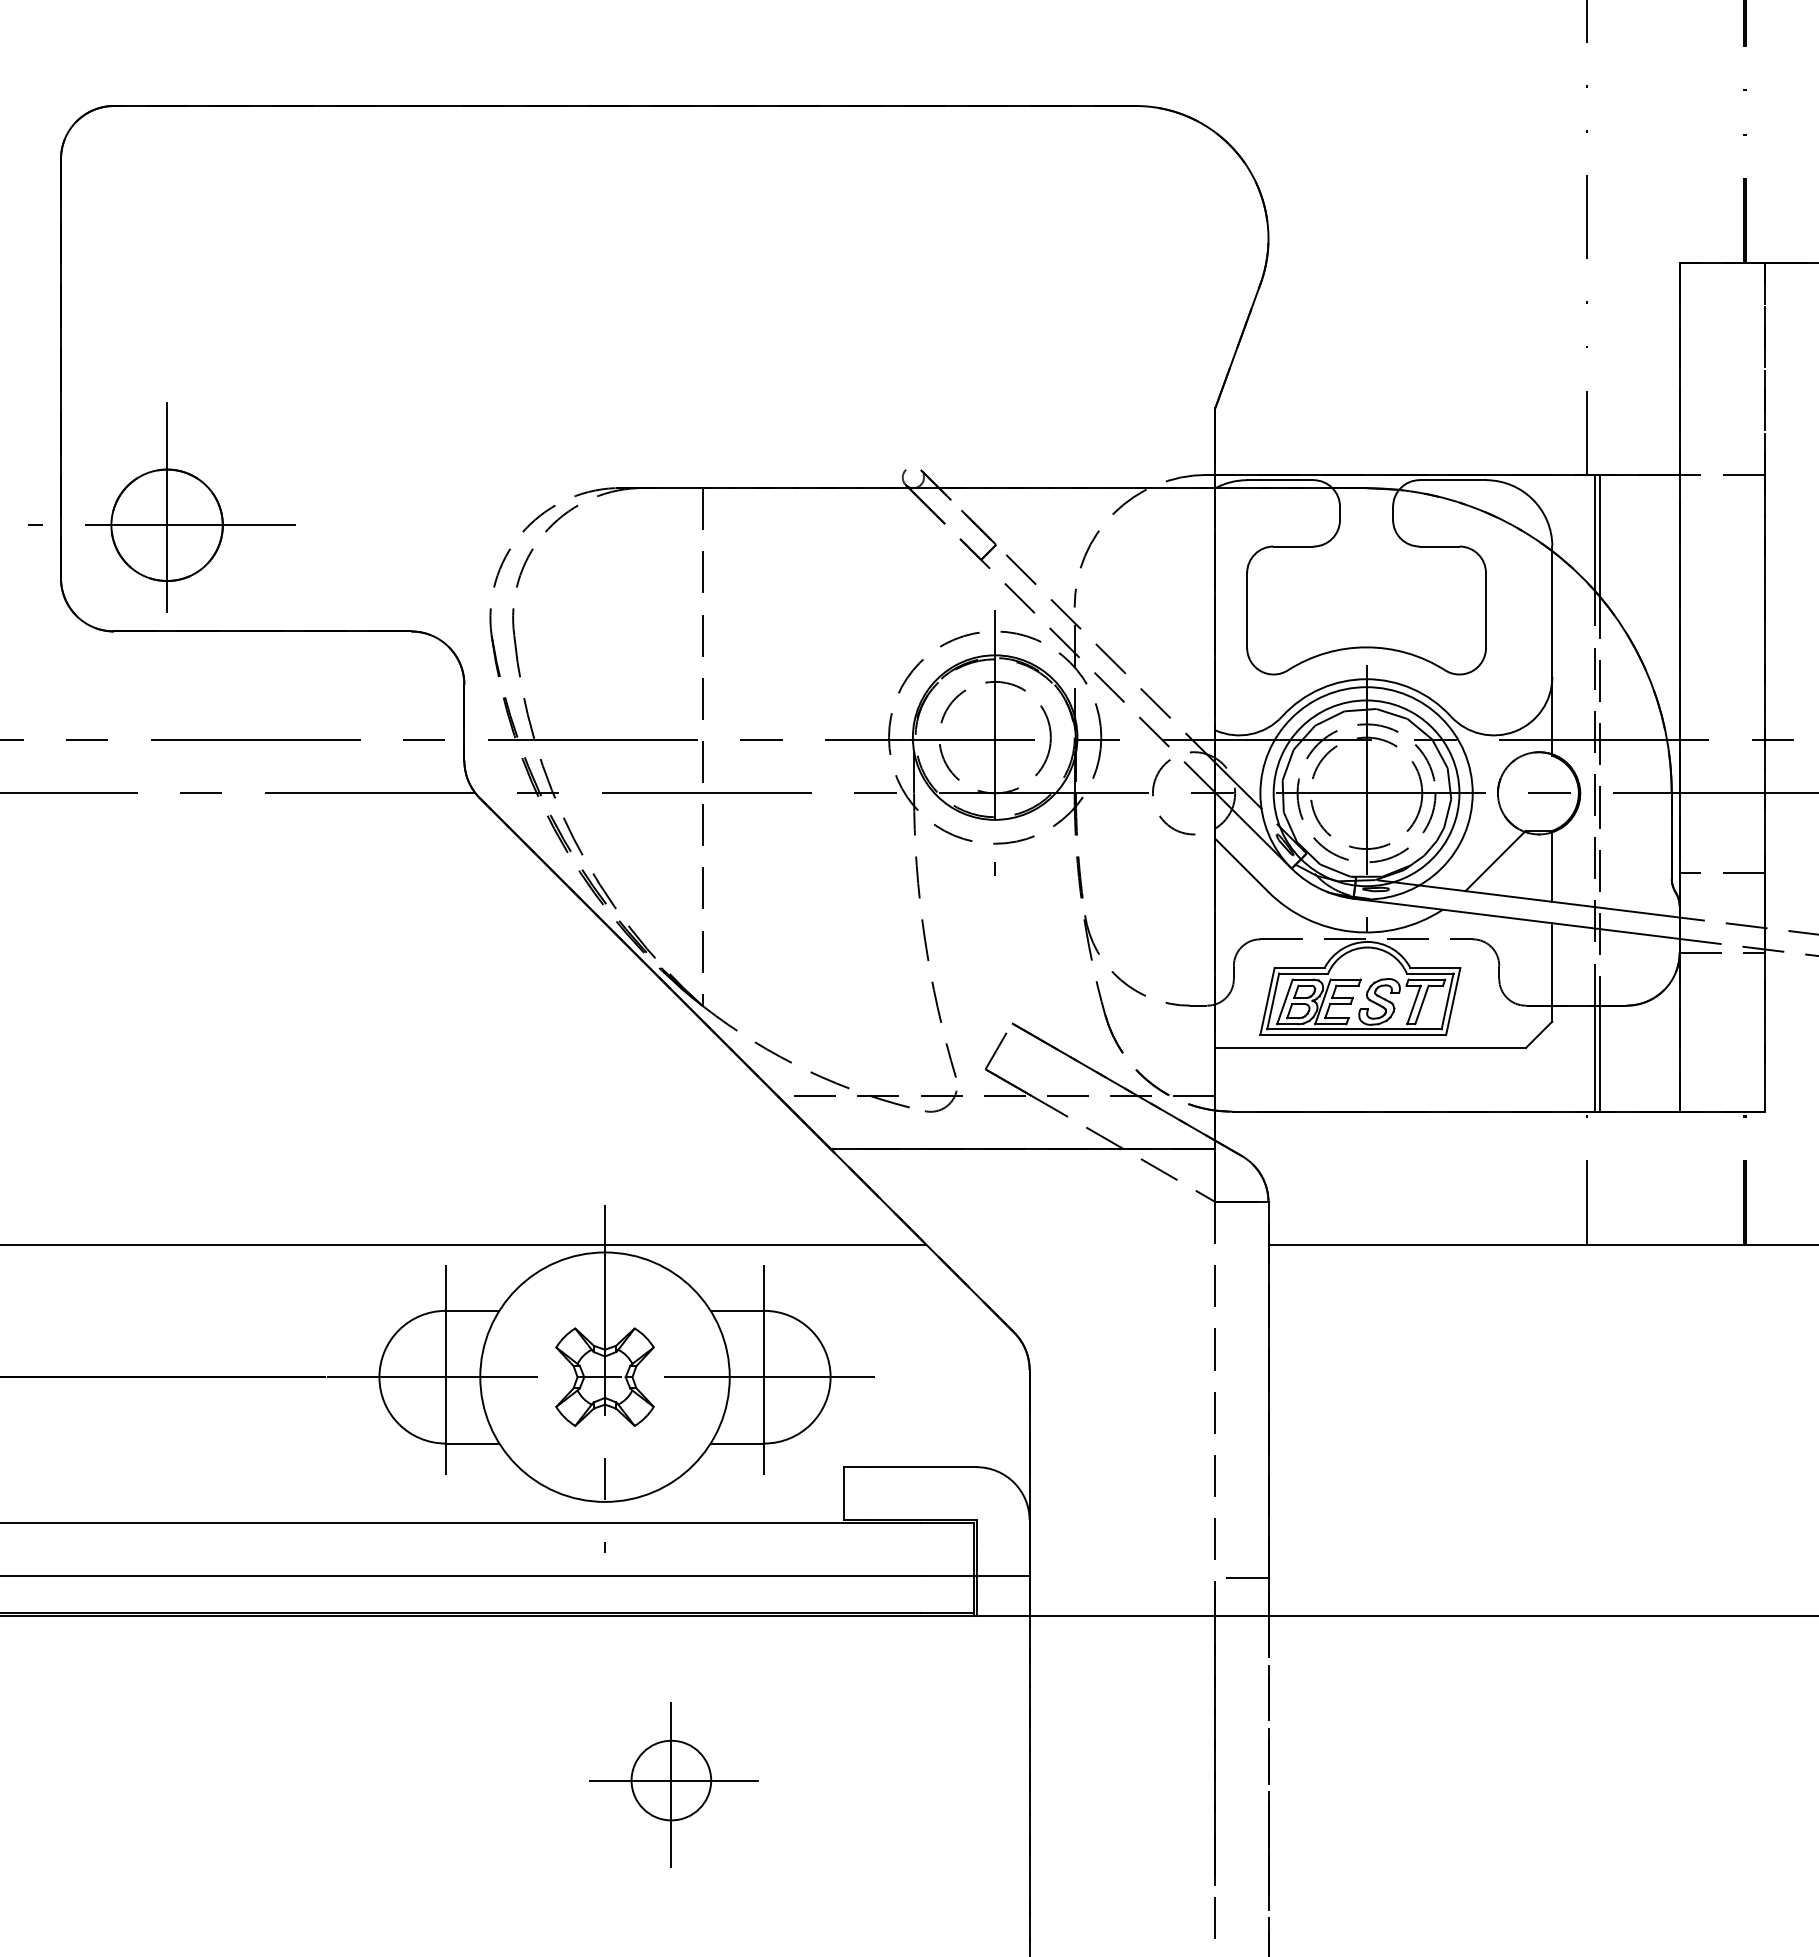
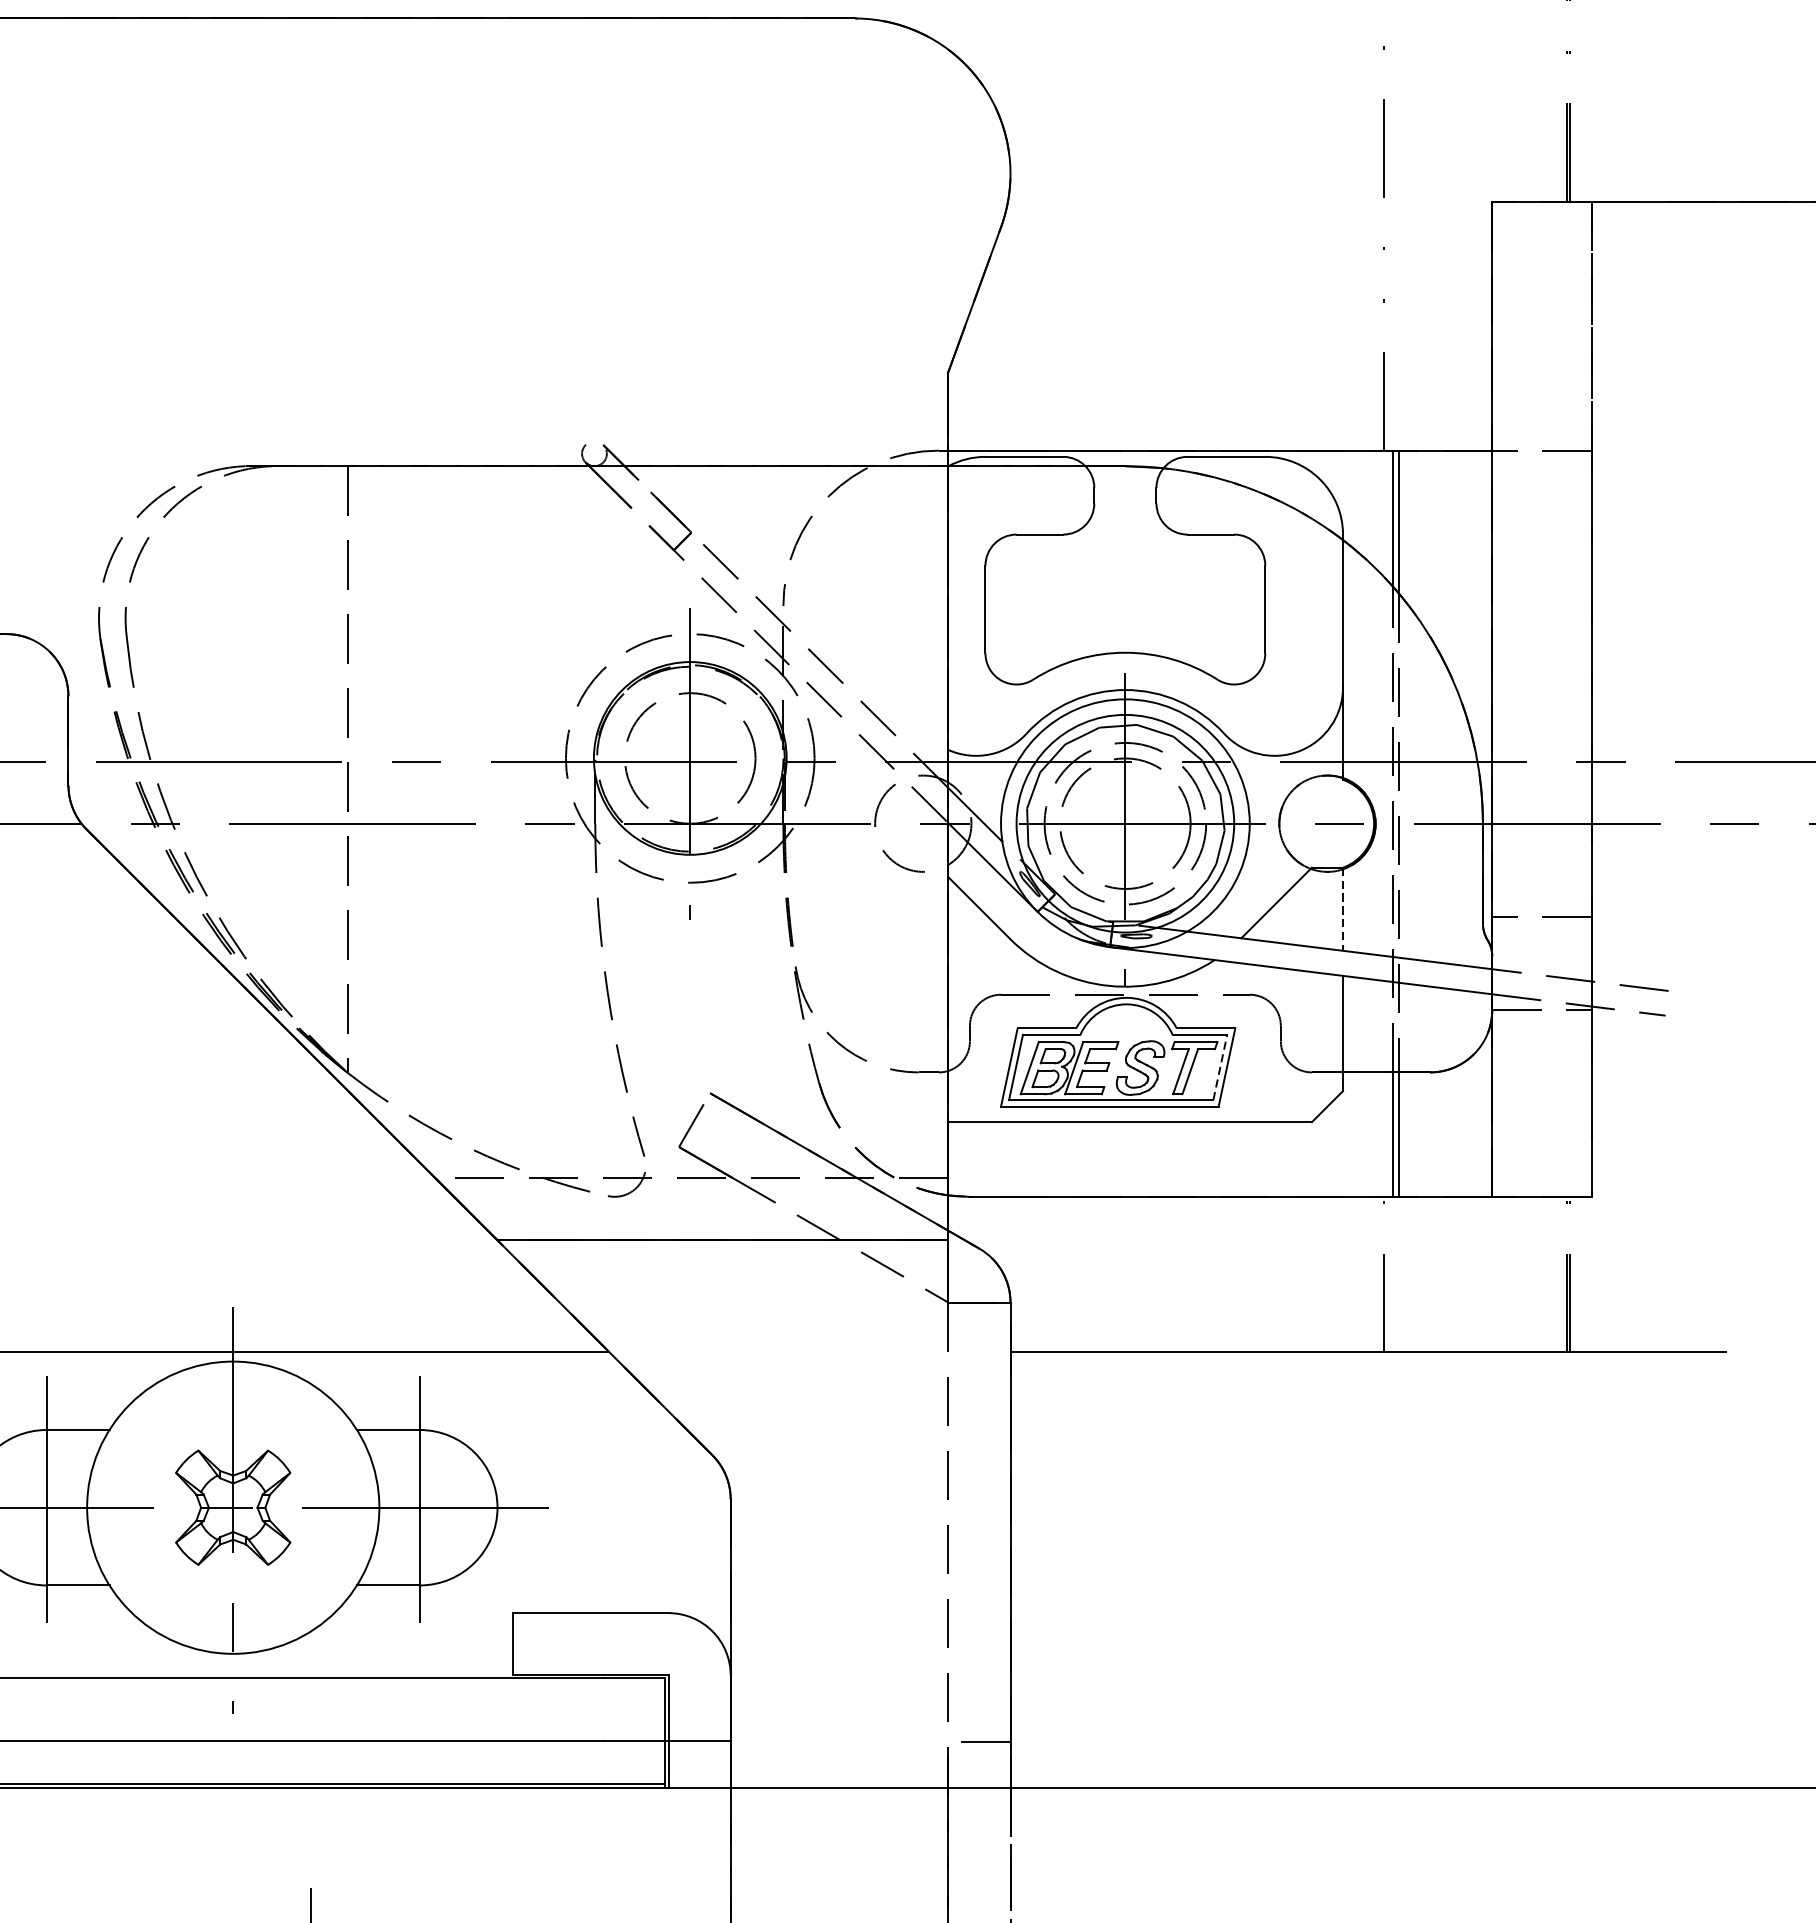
line: (1552, 866) -> (1343, 909), solid -> dashed
line: (1447, 1000) -> (1220, 1066), solid -> dashed

